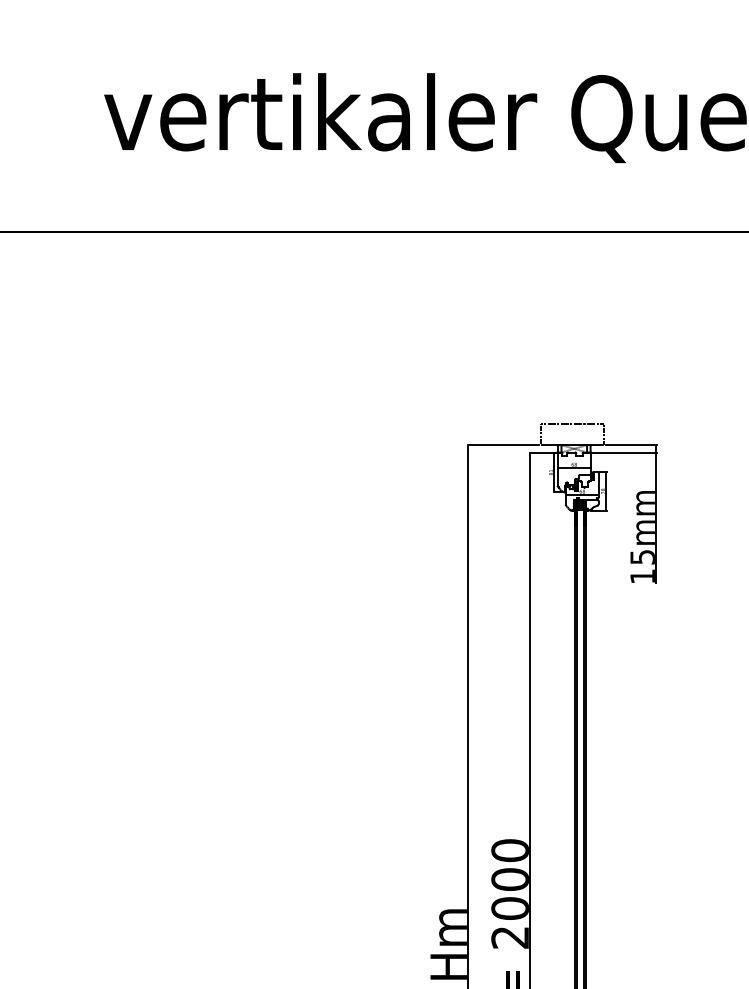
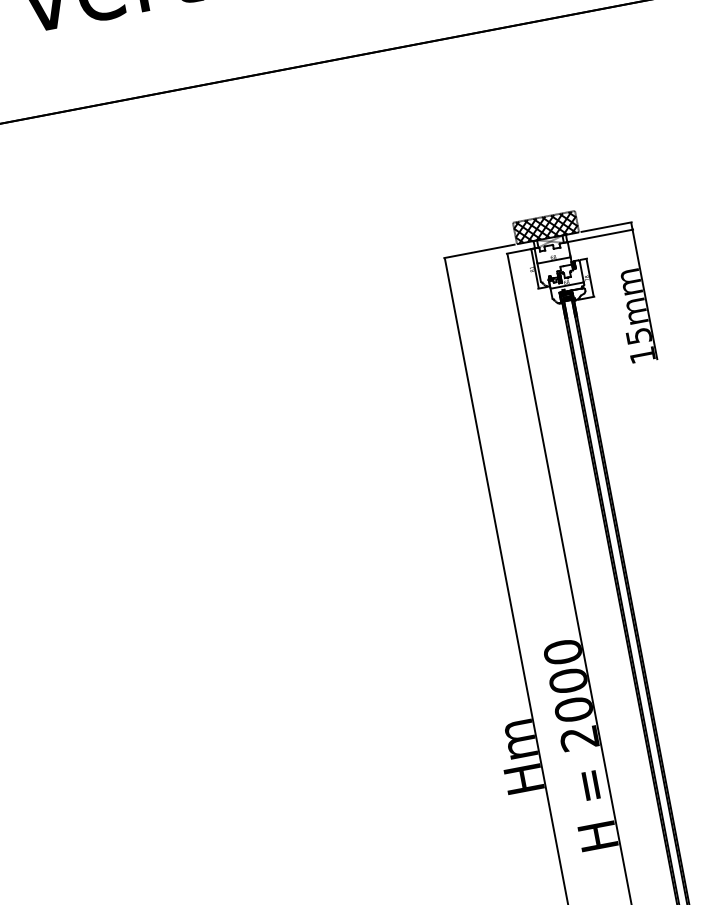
hatch: (572, 434) -> (545, 227), added

